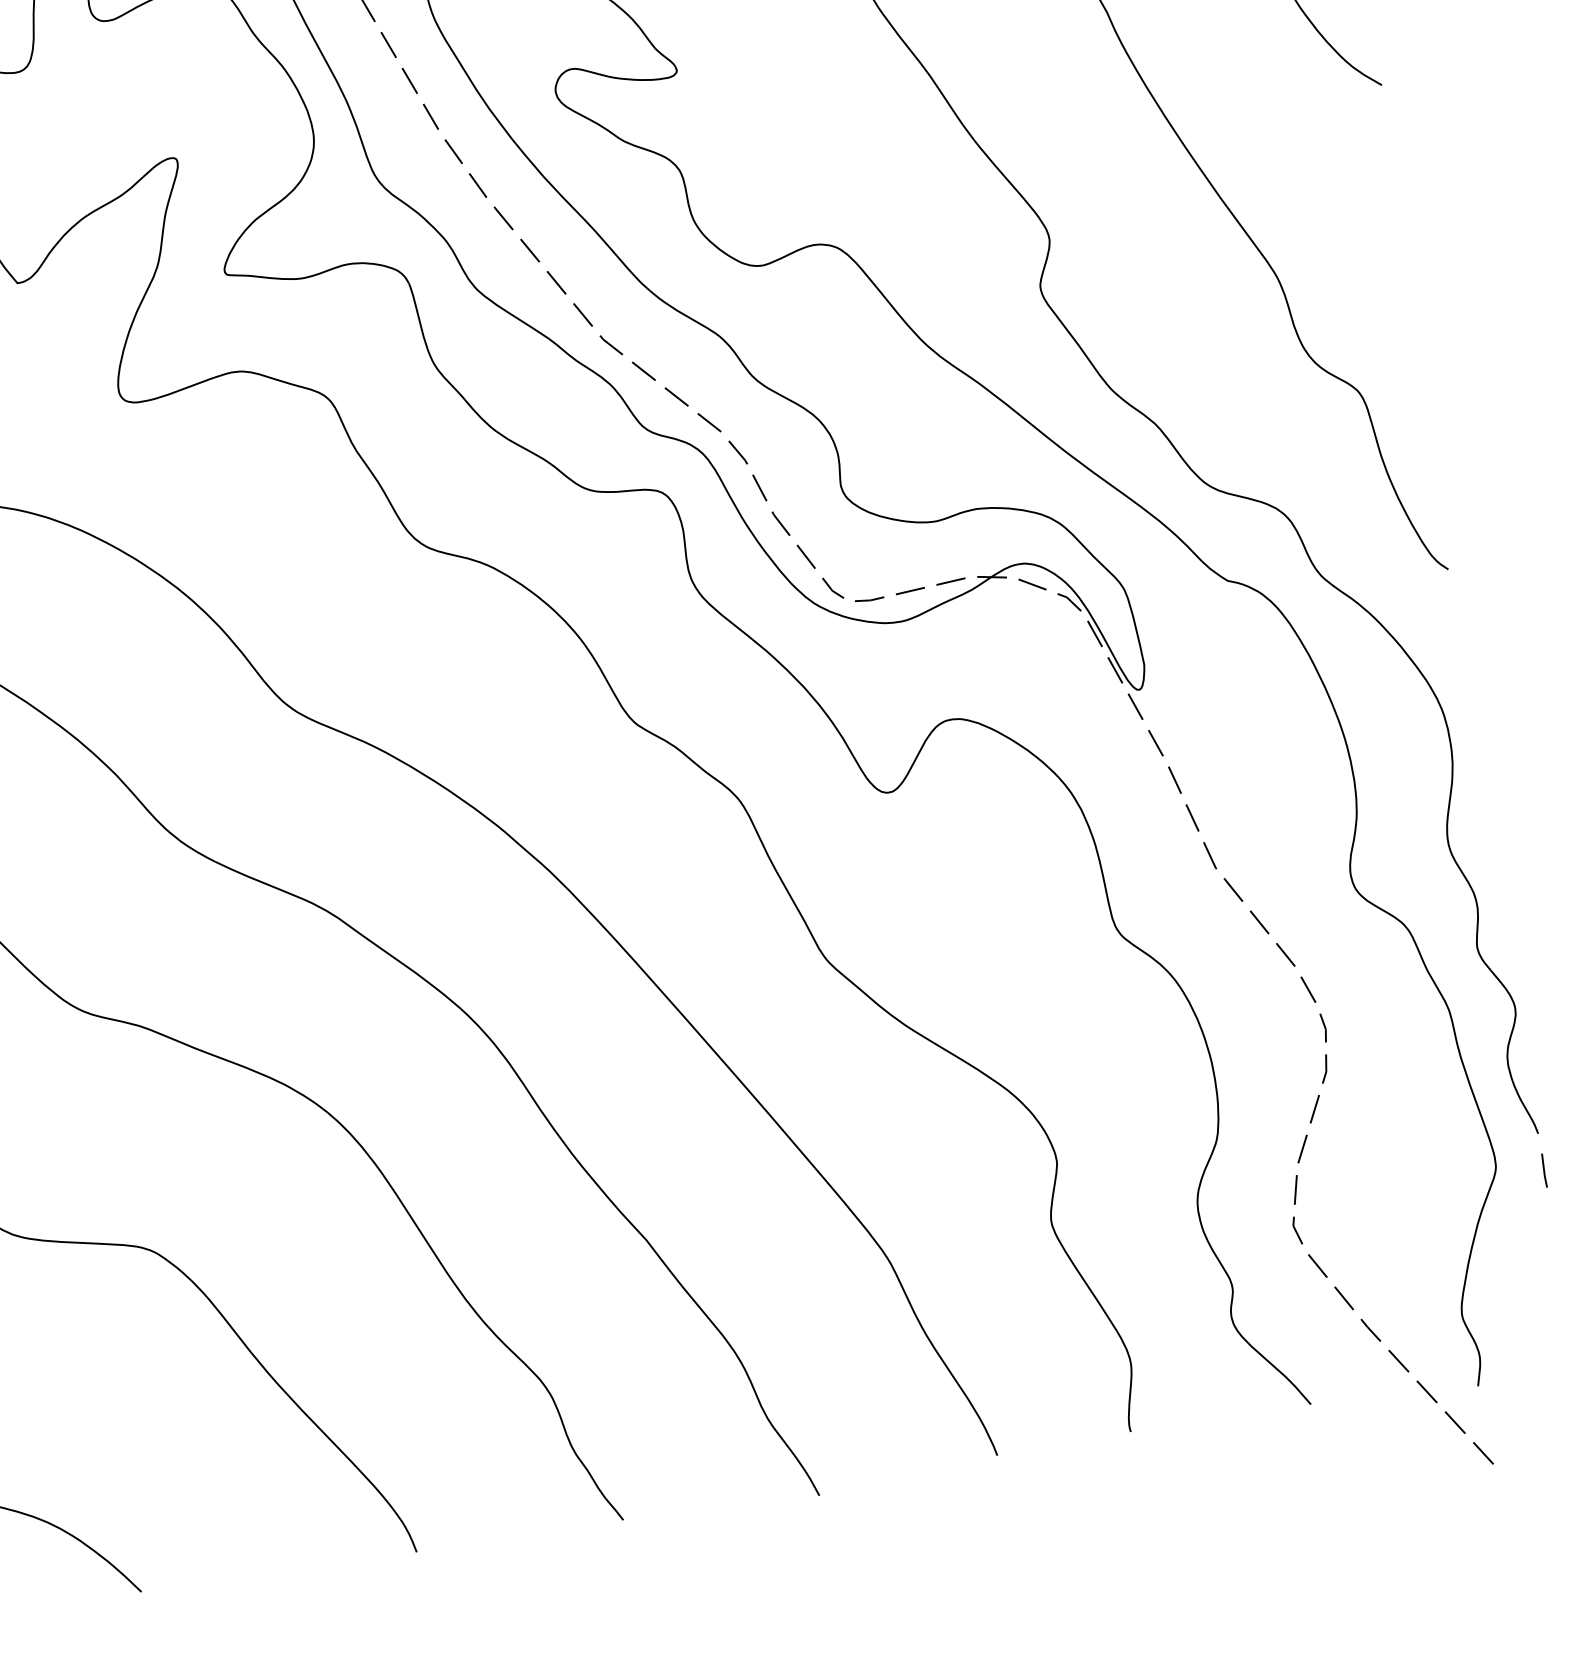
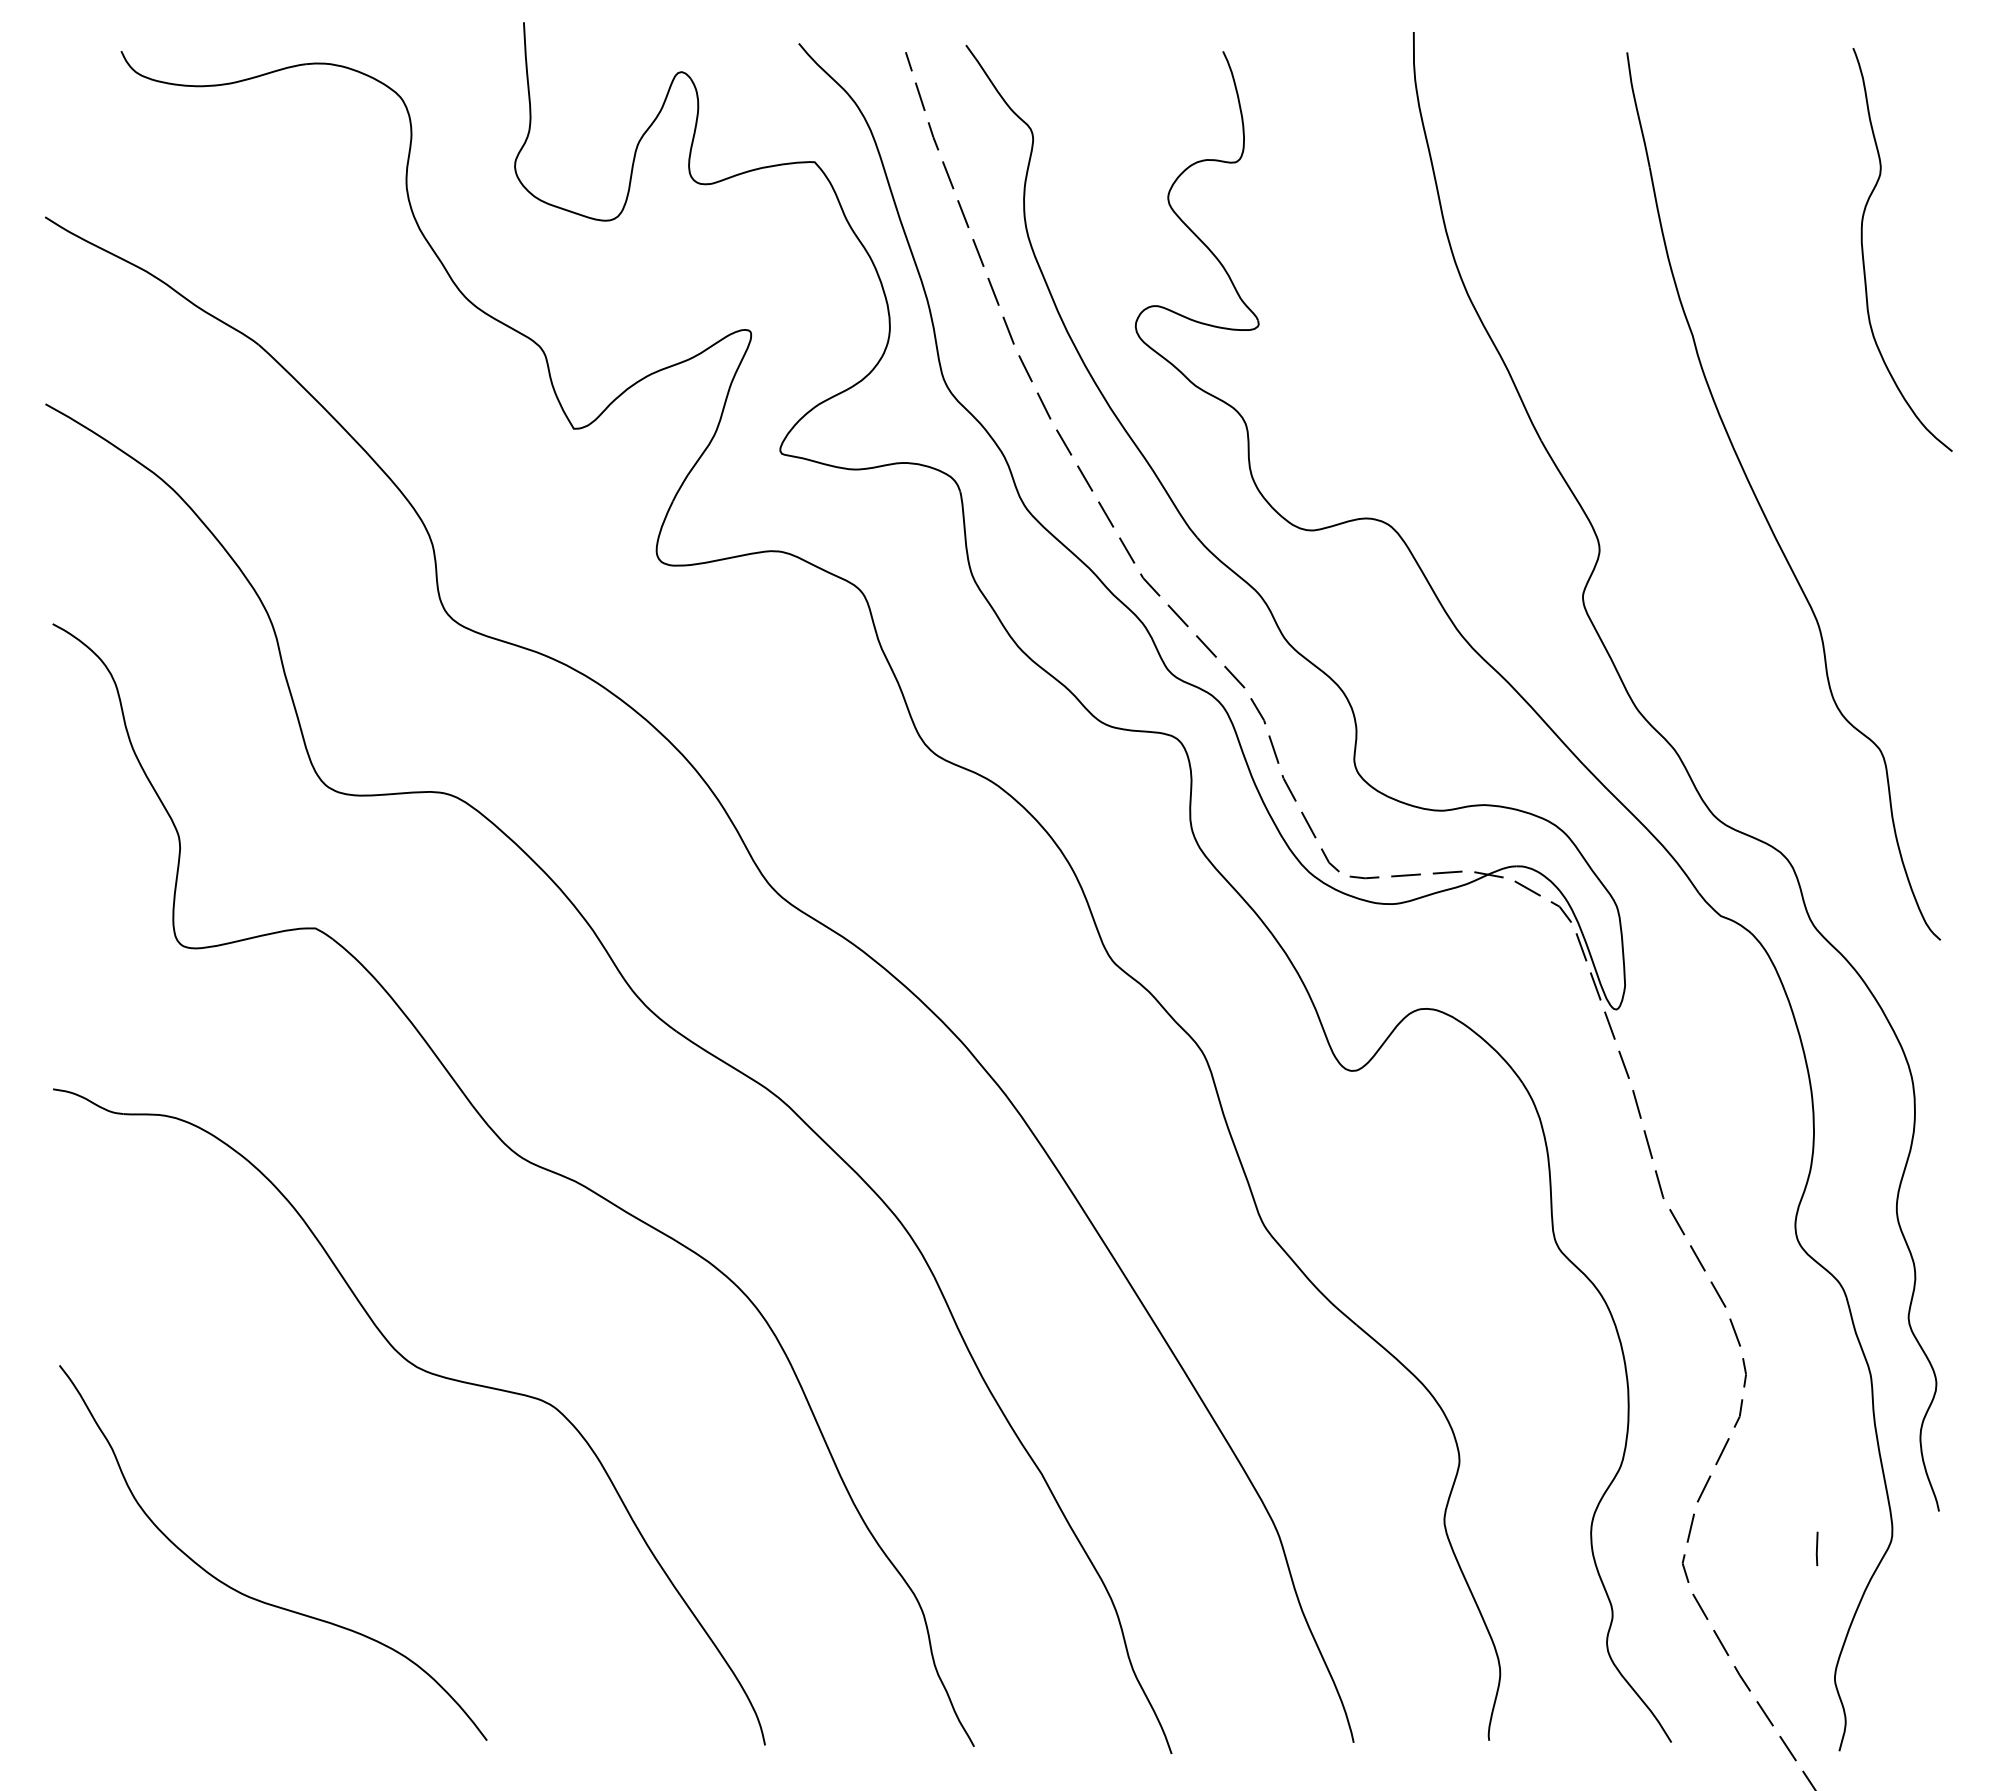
line: (1543, 1170) -> (1816, 1548), moved

